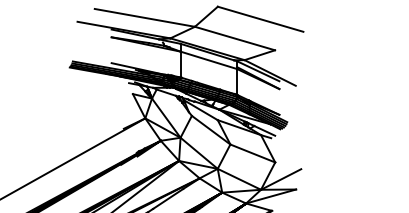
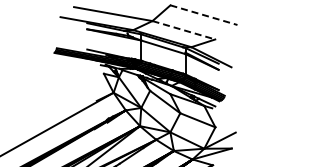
line: (260, 19) -> (203, 15), solid -> dashed
line: (234, 38) -> (183, 30), solid -> dashed

